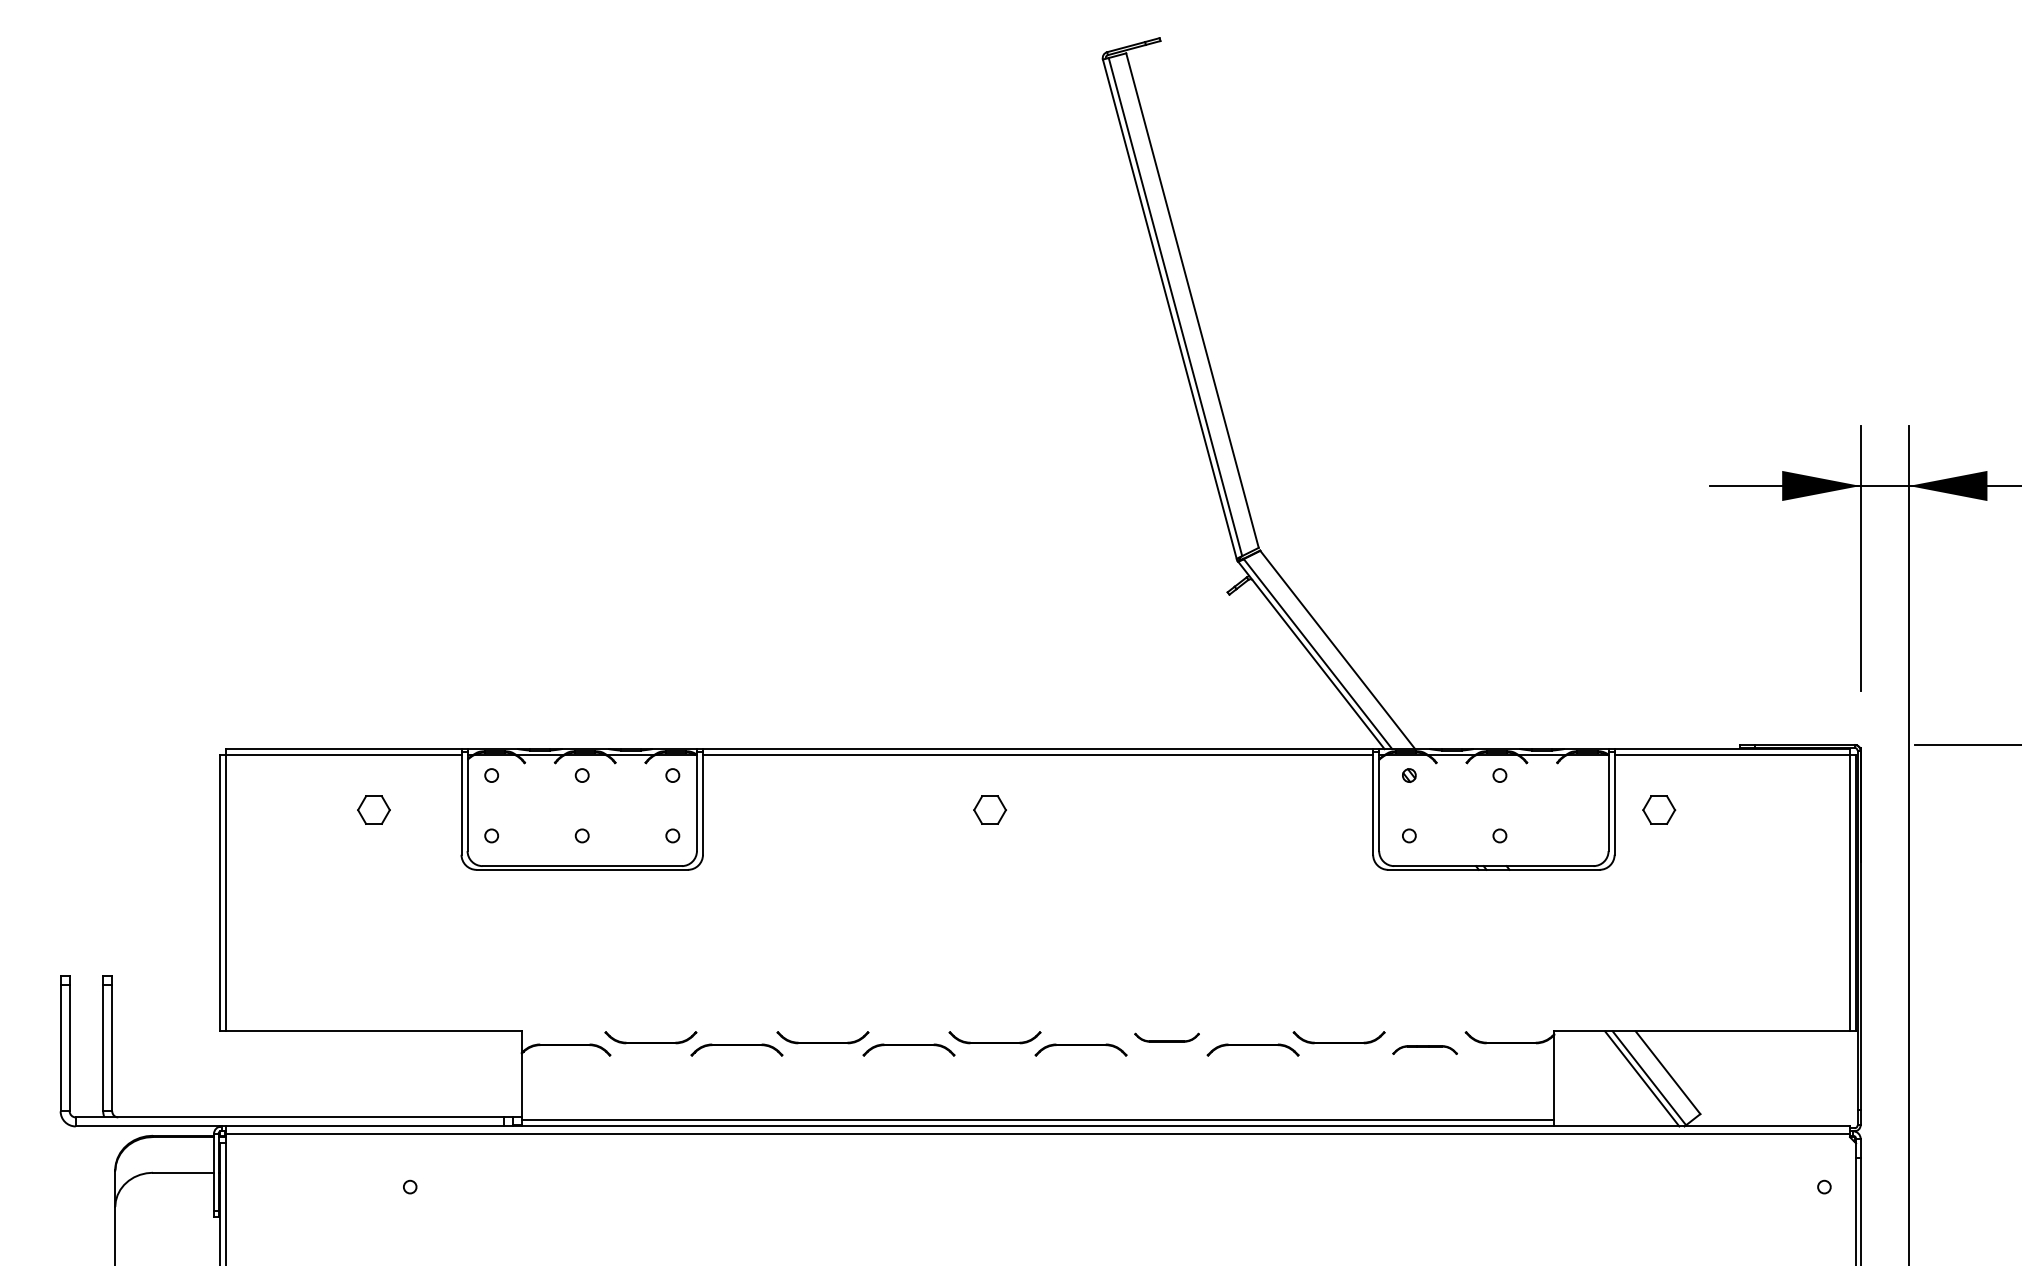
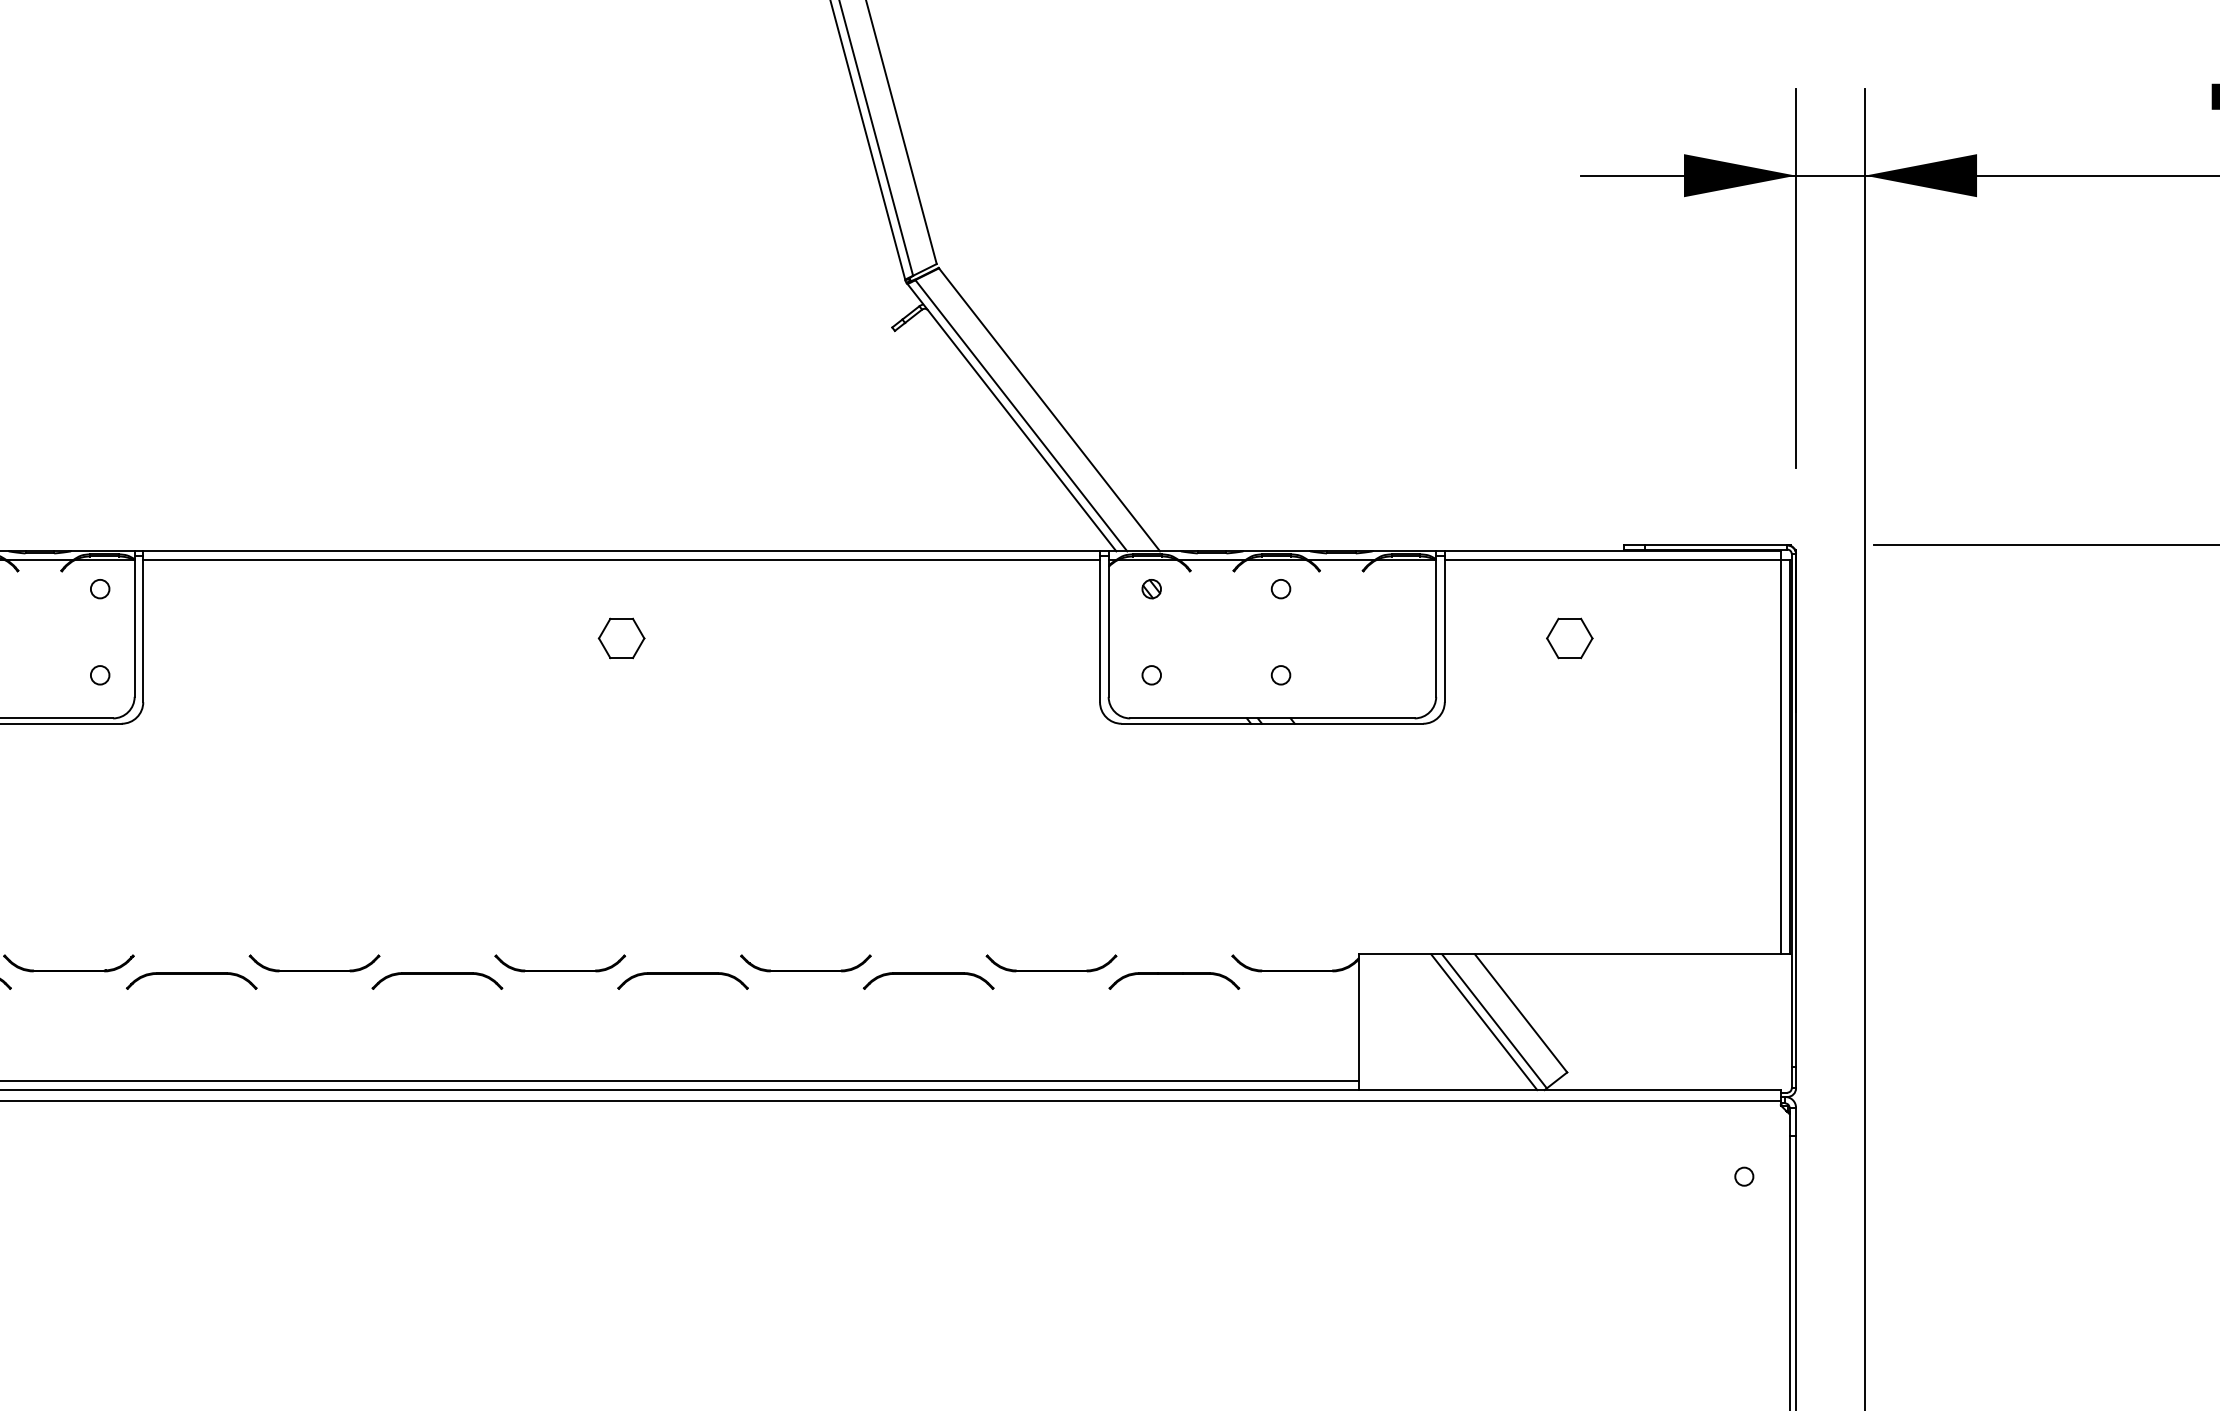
part: (989, 809) -> (620, 637), moved
part: (1659, 809) -> (1570, 637), moved
part: (1166, 1037) -> (805, 963), size x1.43
part: (1424, 1049) -> (1173, 980), size x1.43

